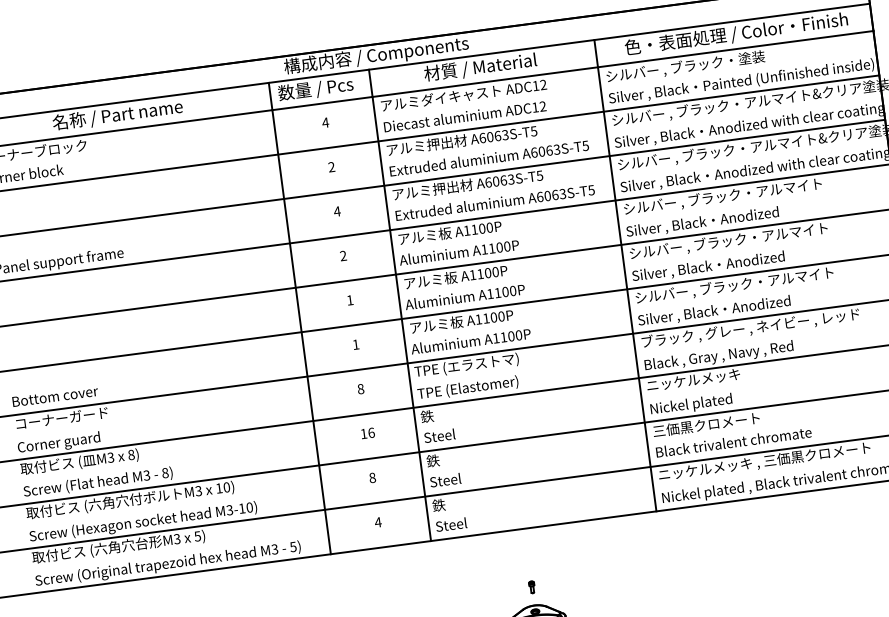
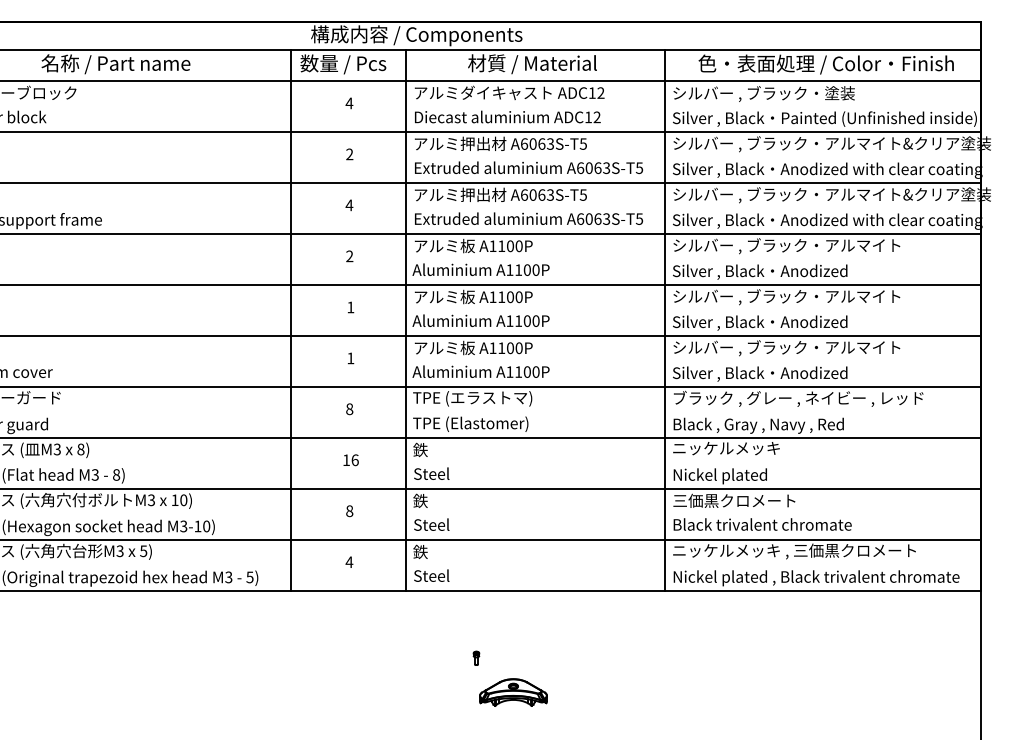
part: (532, 586) -> (476, 657), moved

